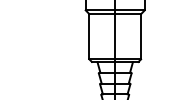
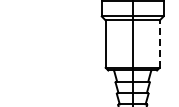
line: (140, 37) -> (159, 44), solid -> dashed

